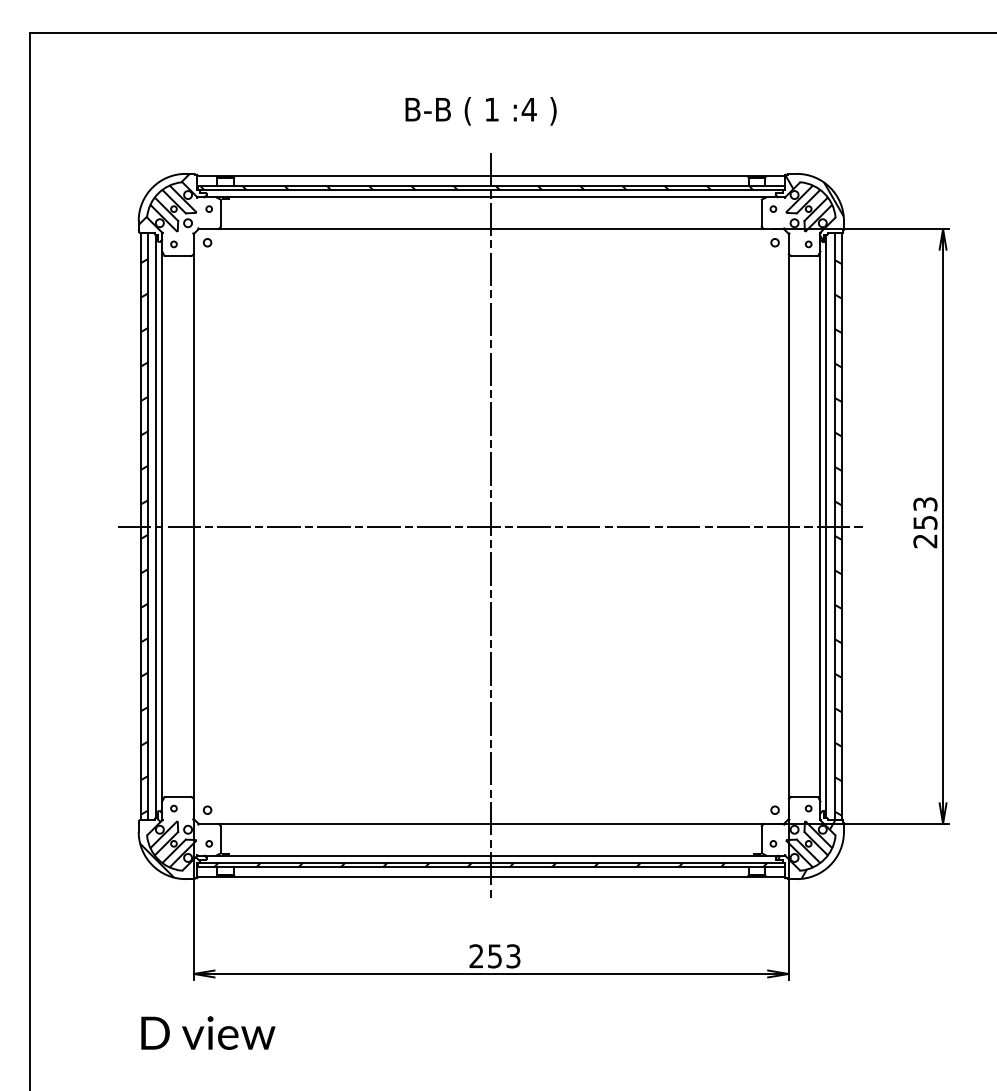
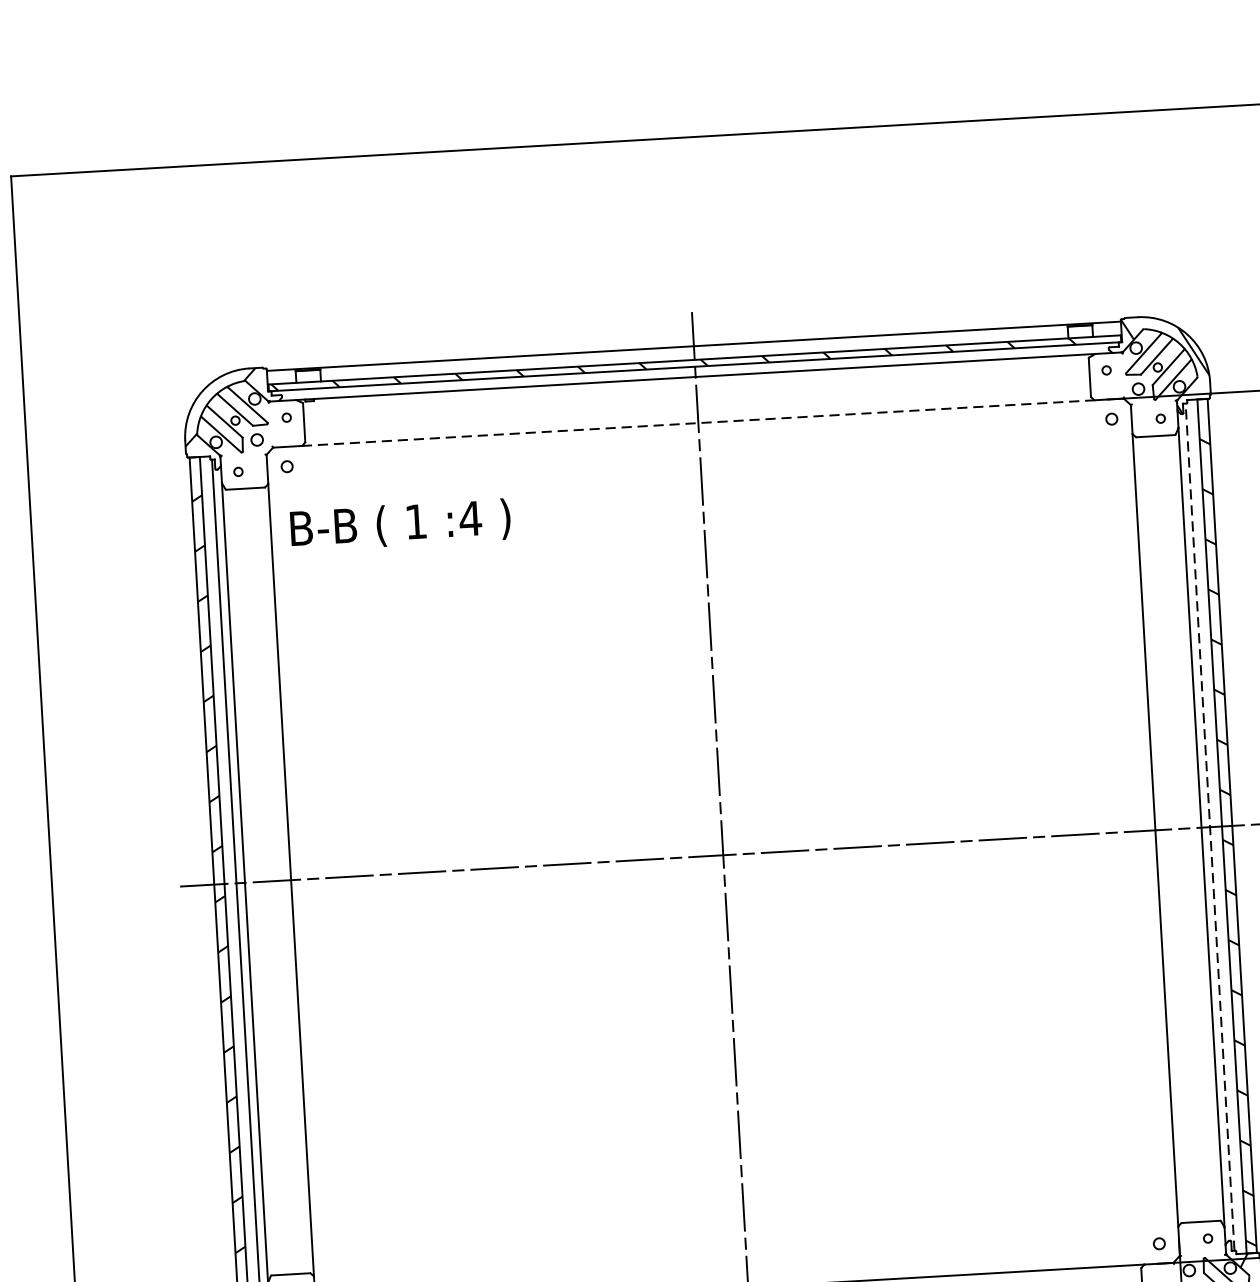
text: (480, 111) -> (399, 525), moved
line: (491, 229) -> (698, 423), solid -> dashed
line: (826, 526) -> (1210, 827), solid -> dashed

